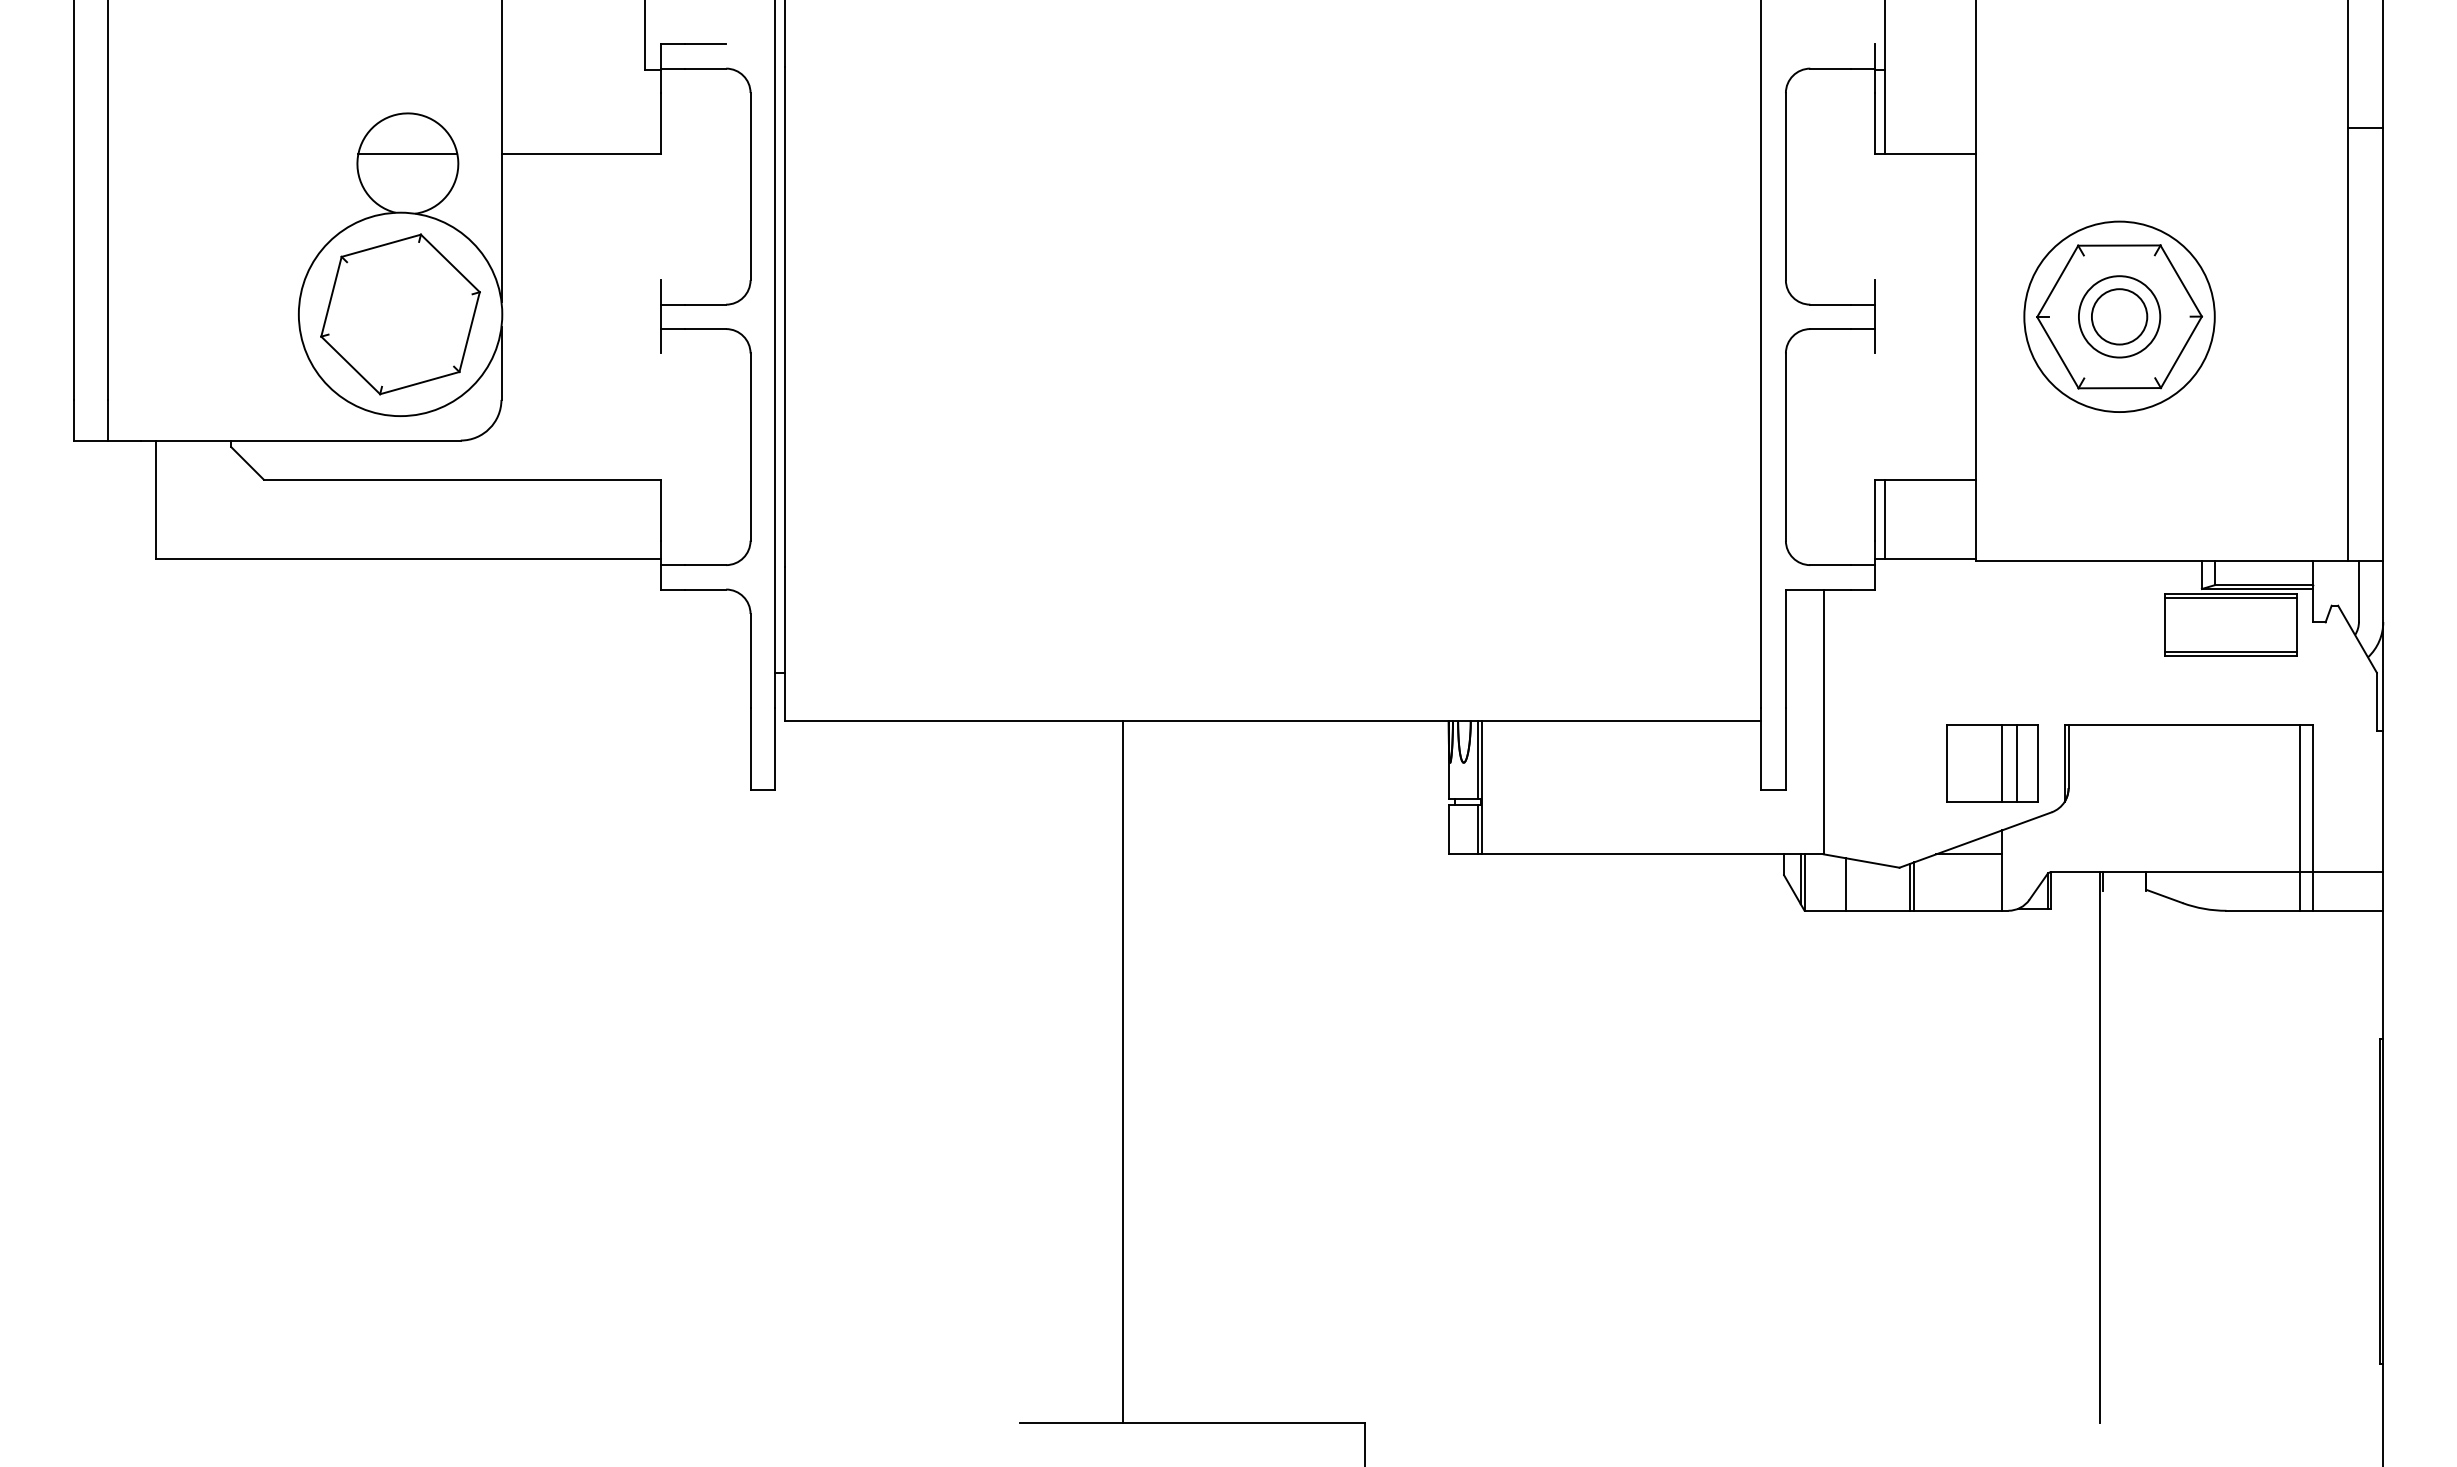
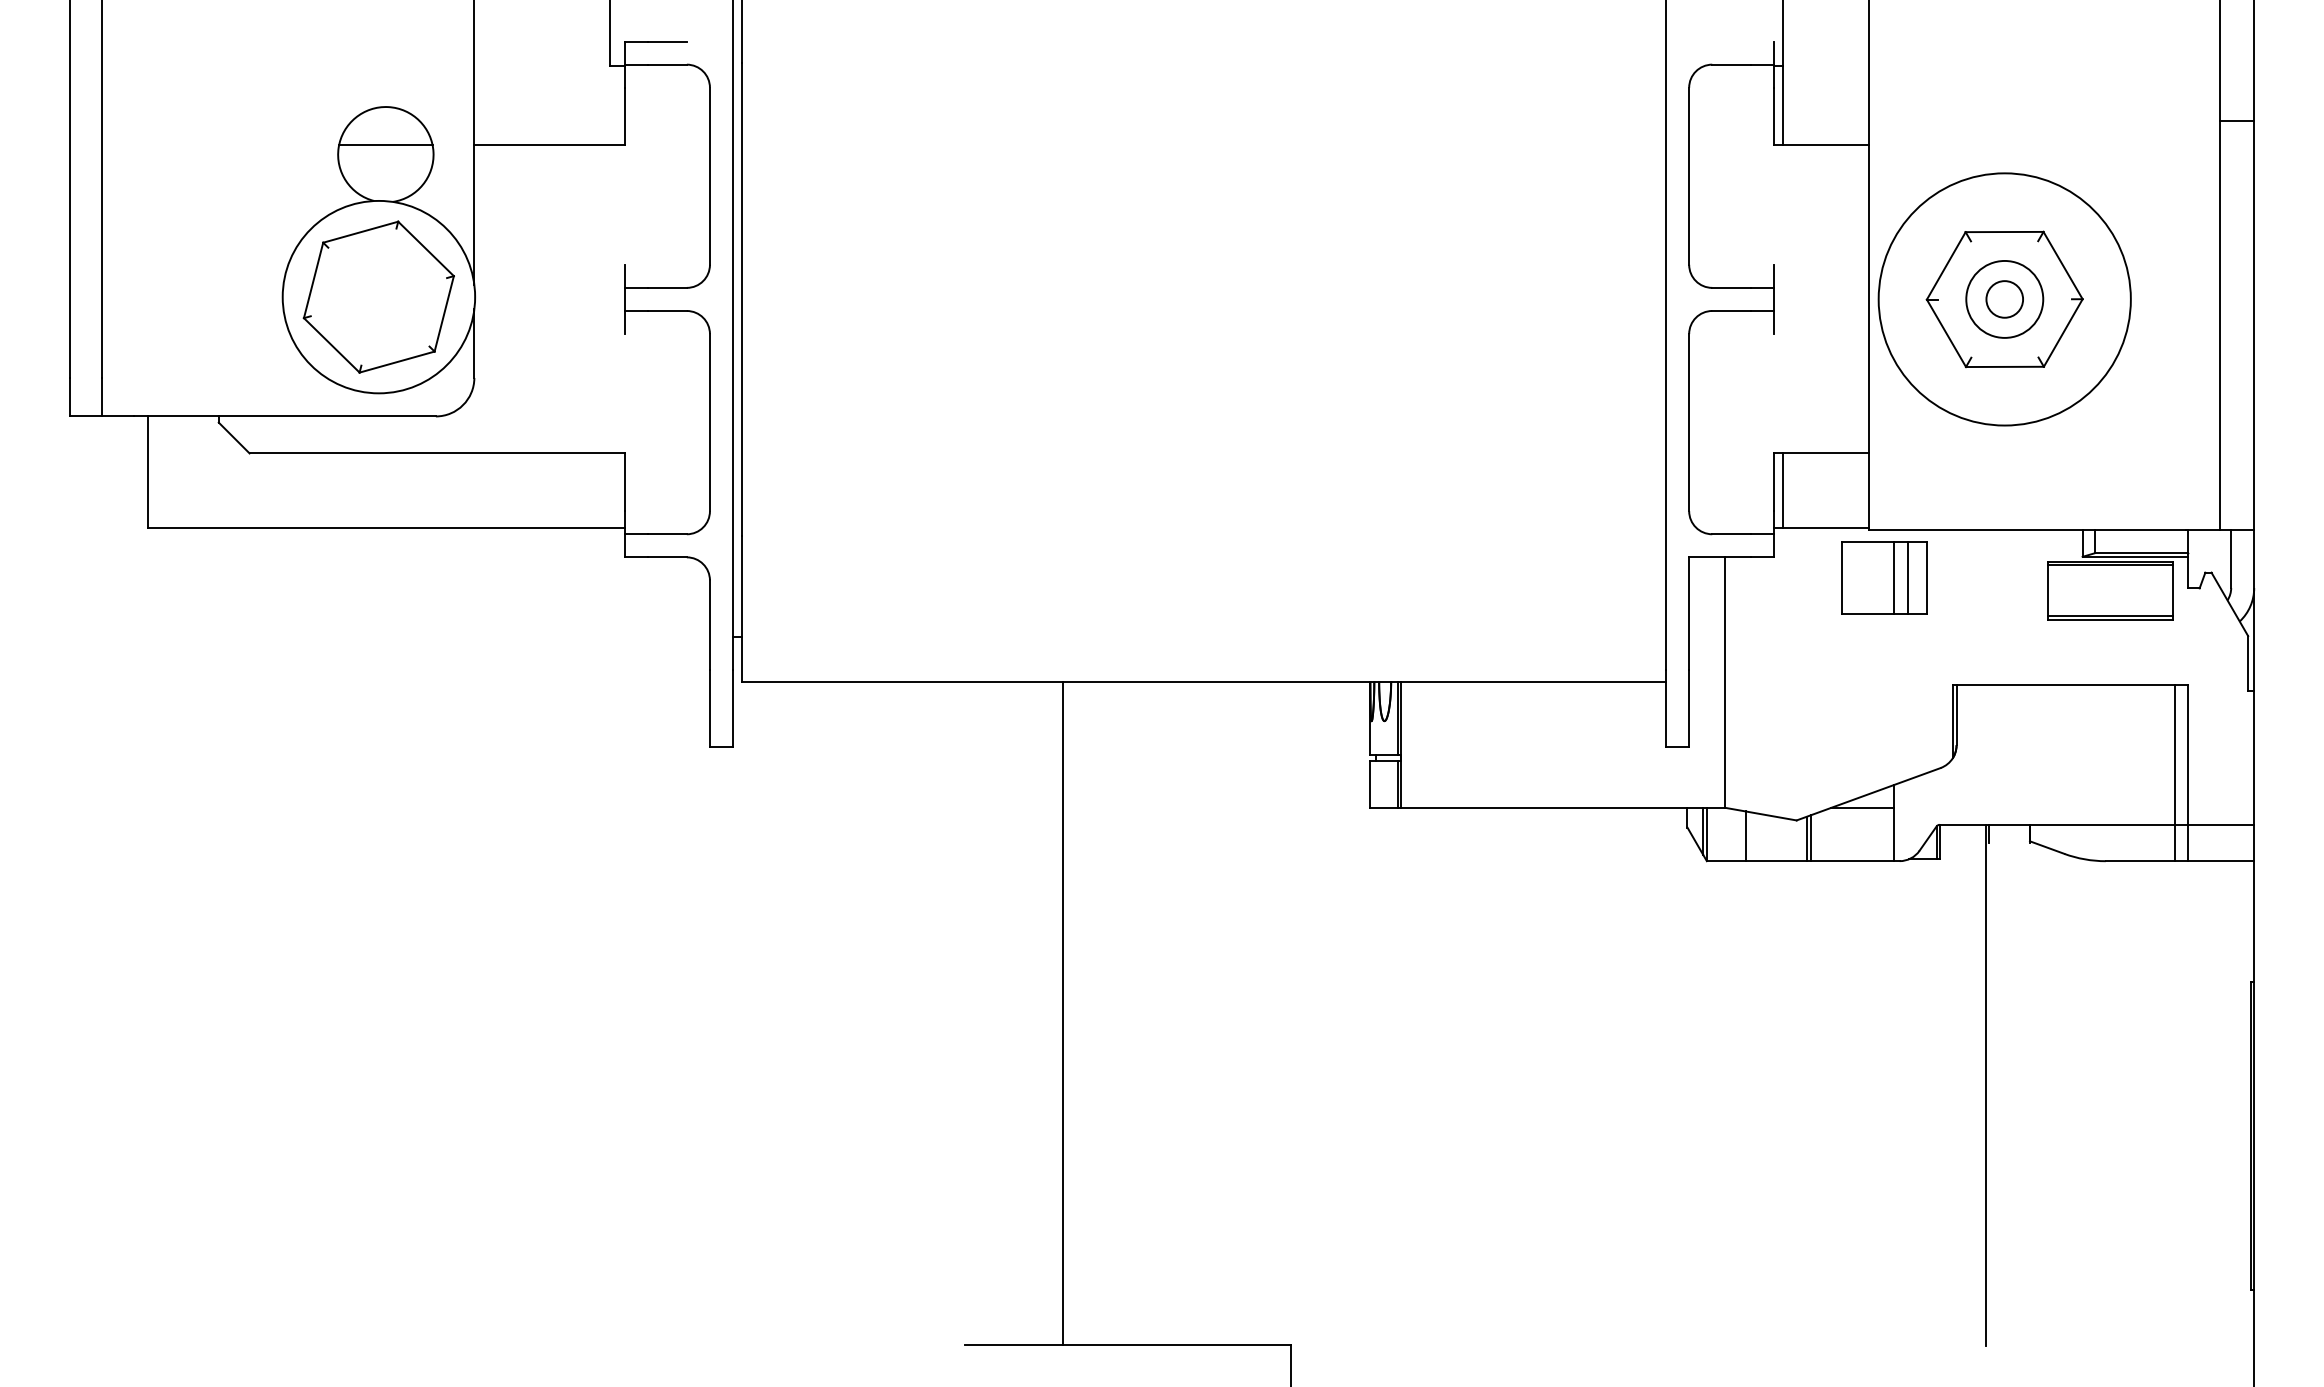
circle: (2119, 316) -> (2004, 299), size x0.7
circle: (2119, 316) -> (2004, 299), size x1.4
part: (1992, 763) -> (1884, 578), moved

